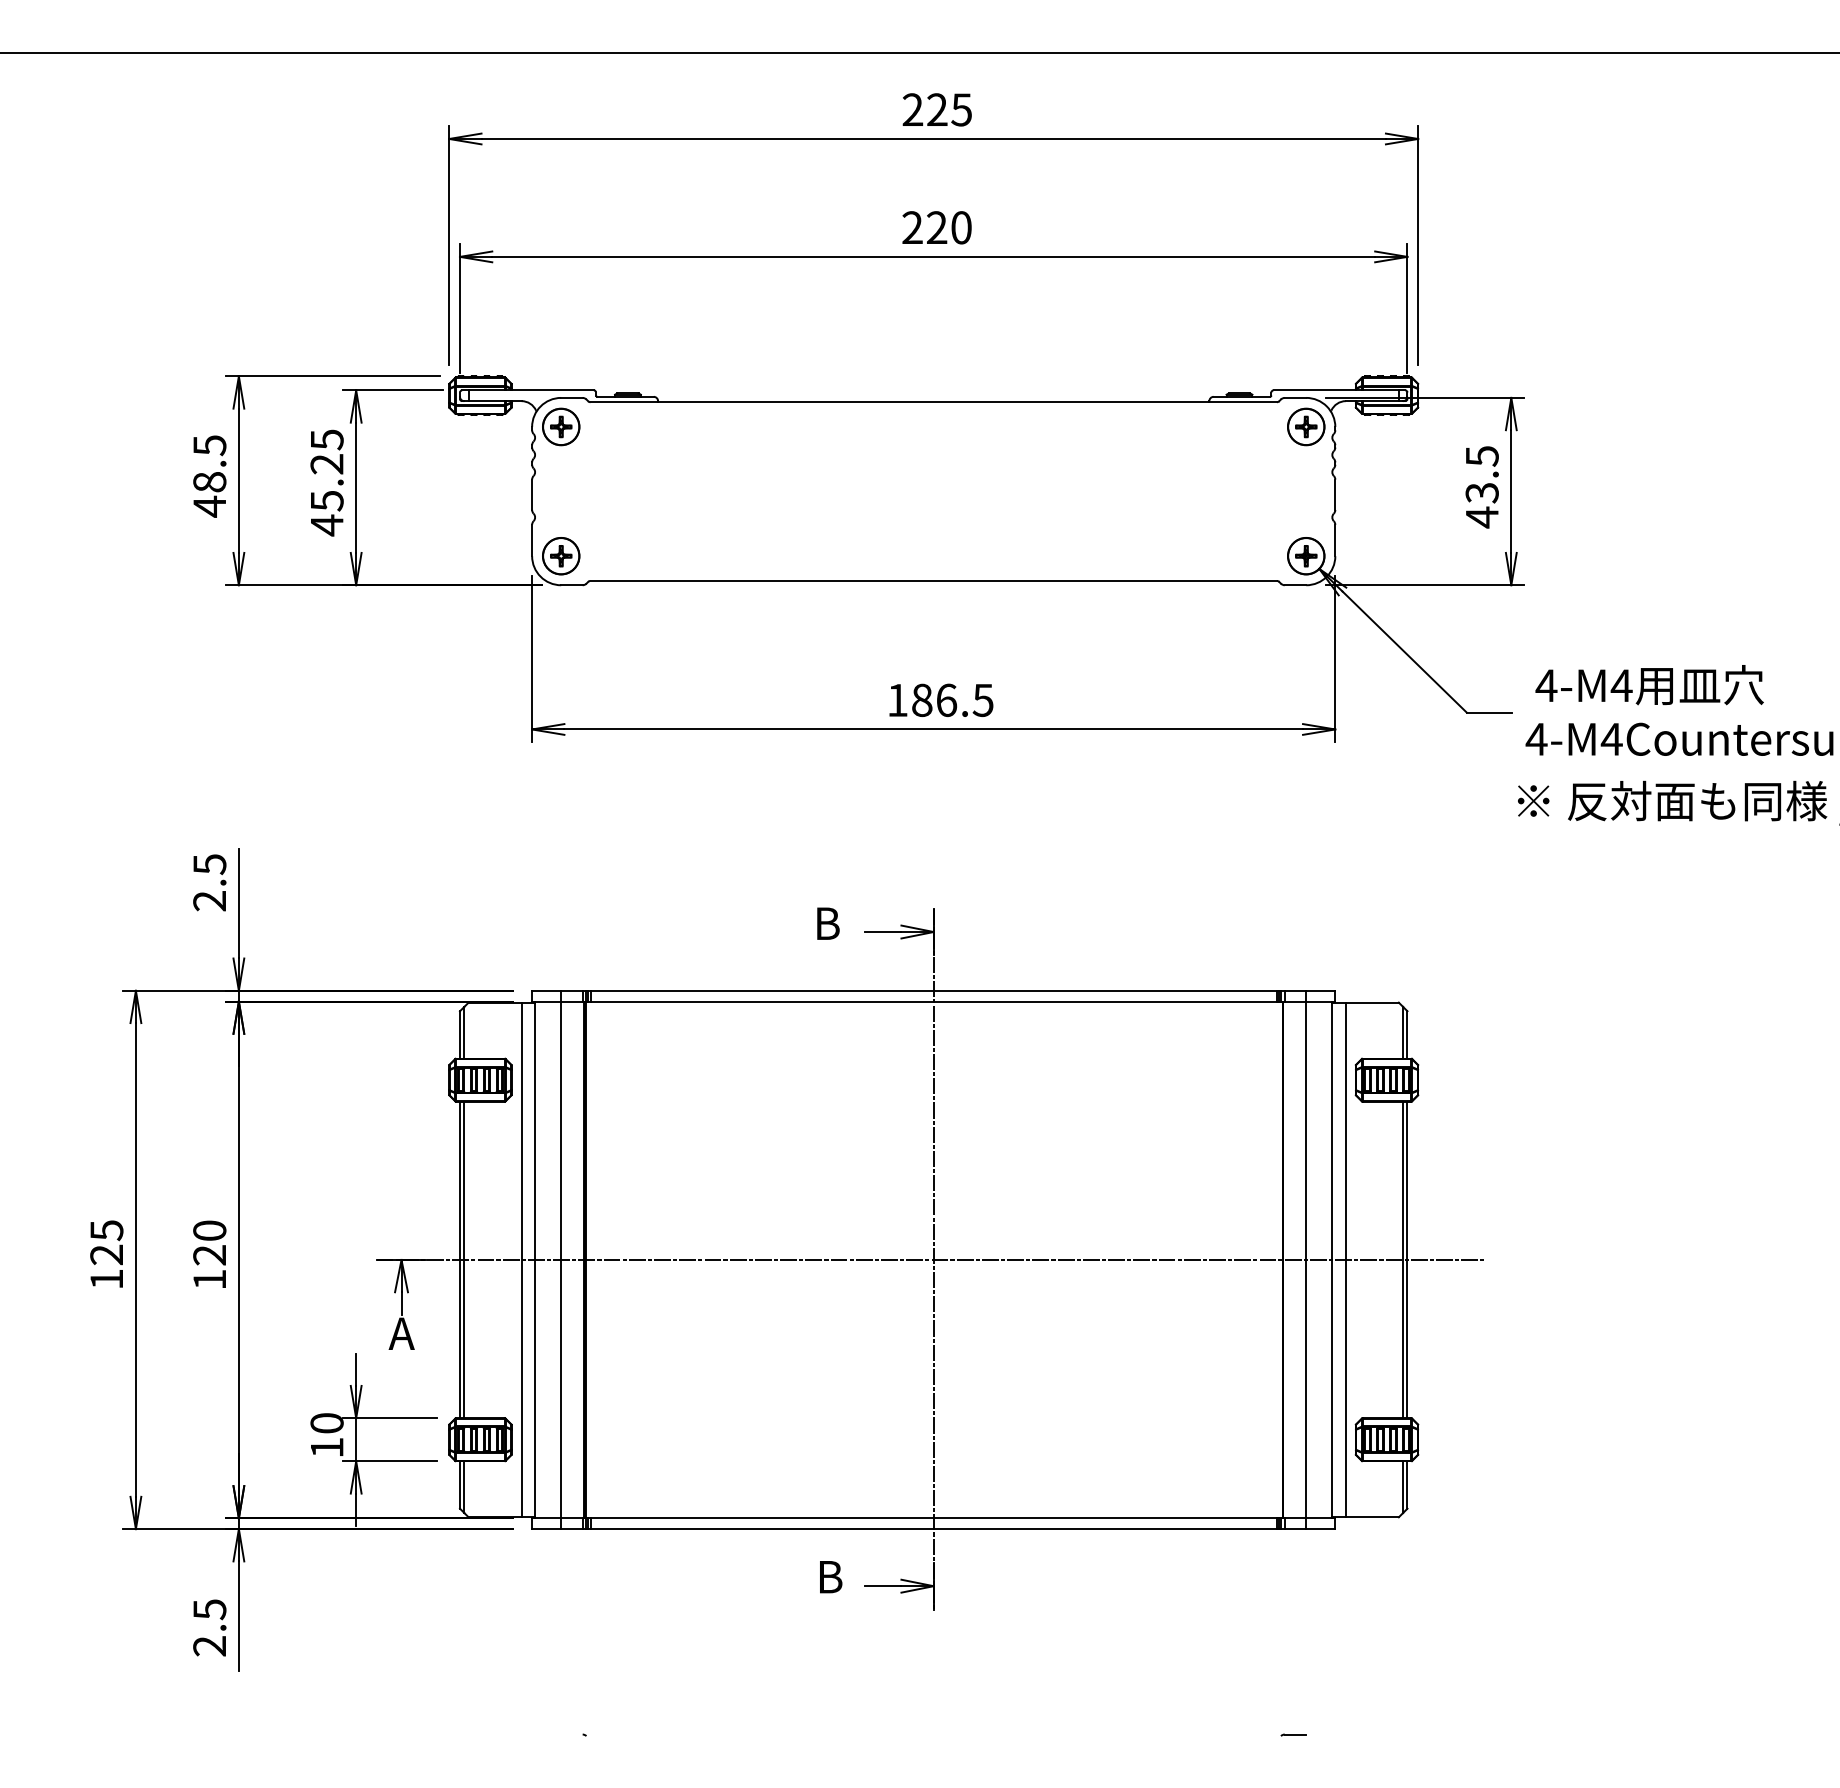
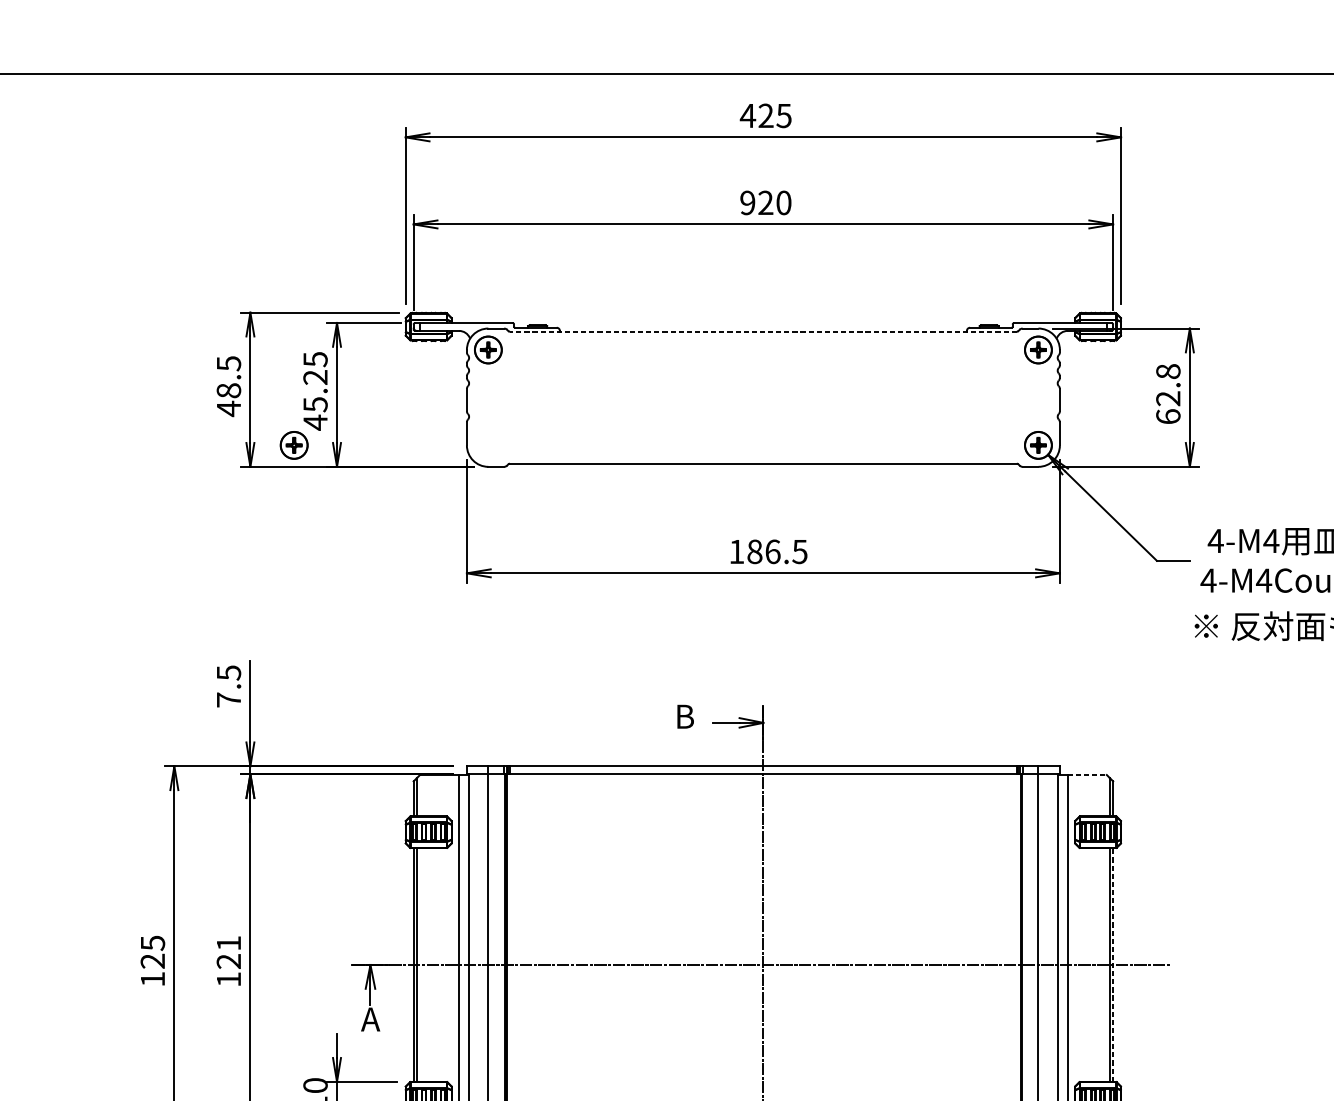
text: (912, 109) -> (747, 115), 225 -> 425
text: (912, 227) -> (747, 202), 220 -> 920
line: (933, 402) -> (763, 331), solid -> dashed
text: (1481, 487) -> (1167, 394), 43.5 -> 62.8
part: (561, 556) -> (294, 445), moved
text: (209, 900) -> (228, 699), 2.5 -> 7.5
line: (1372, 1002) -> (1087, 774), solid -> dashed
text: (209, 1230) -> (228, 943), 120 -> 121
line: (1407, 1259) -> (1113, 964), solid -> dashed

